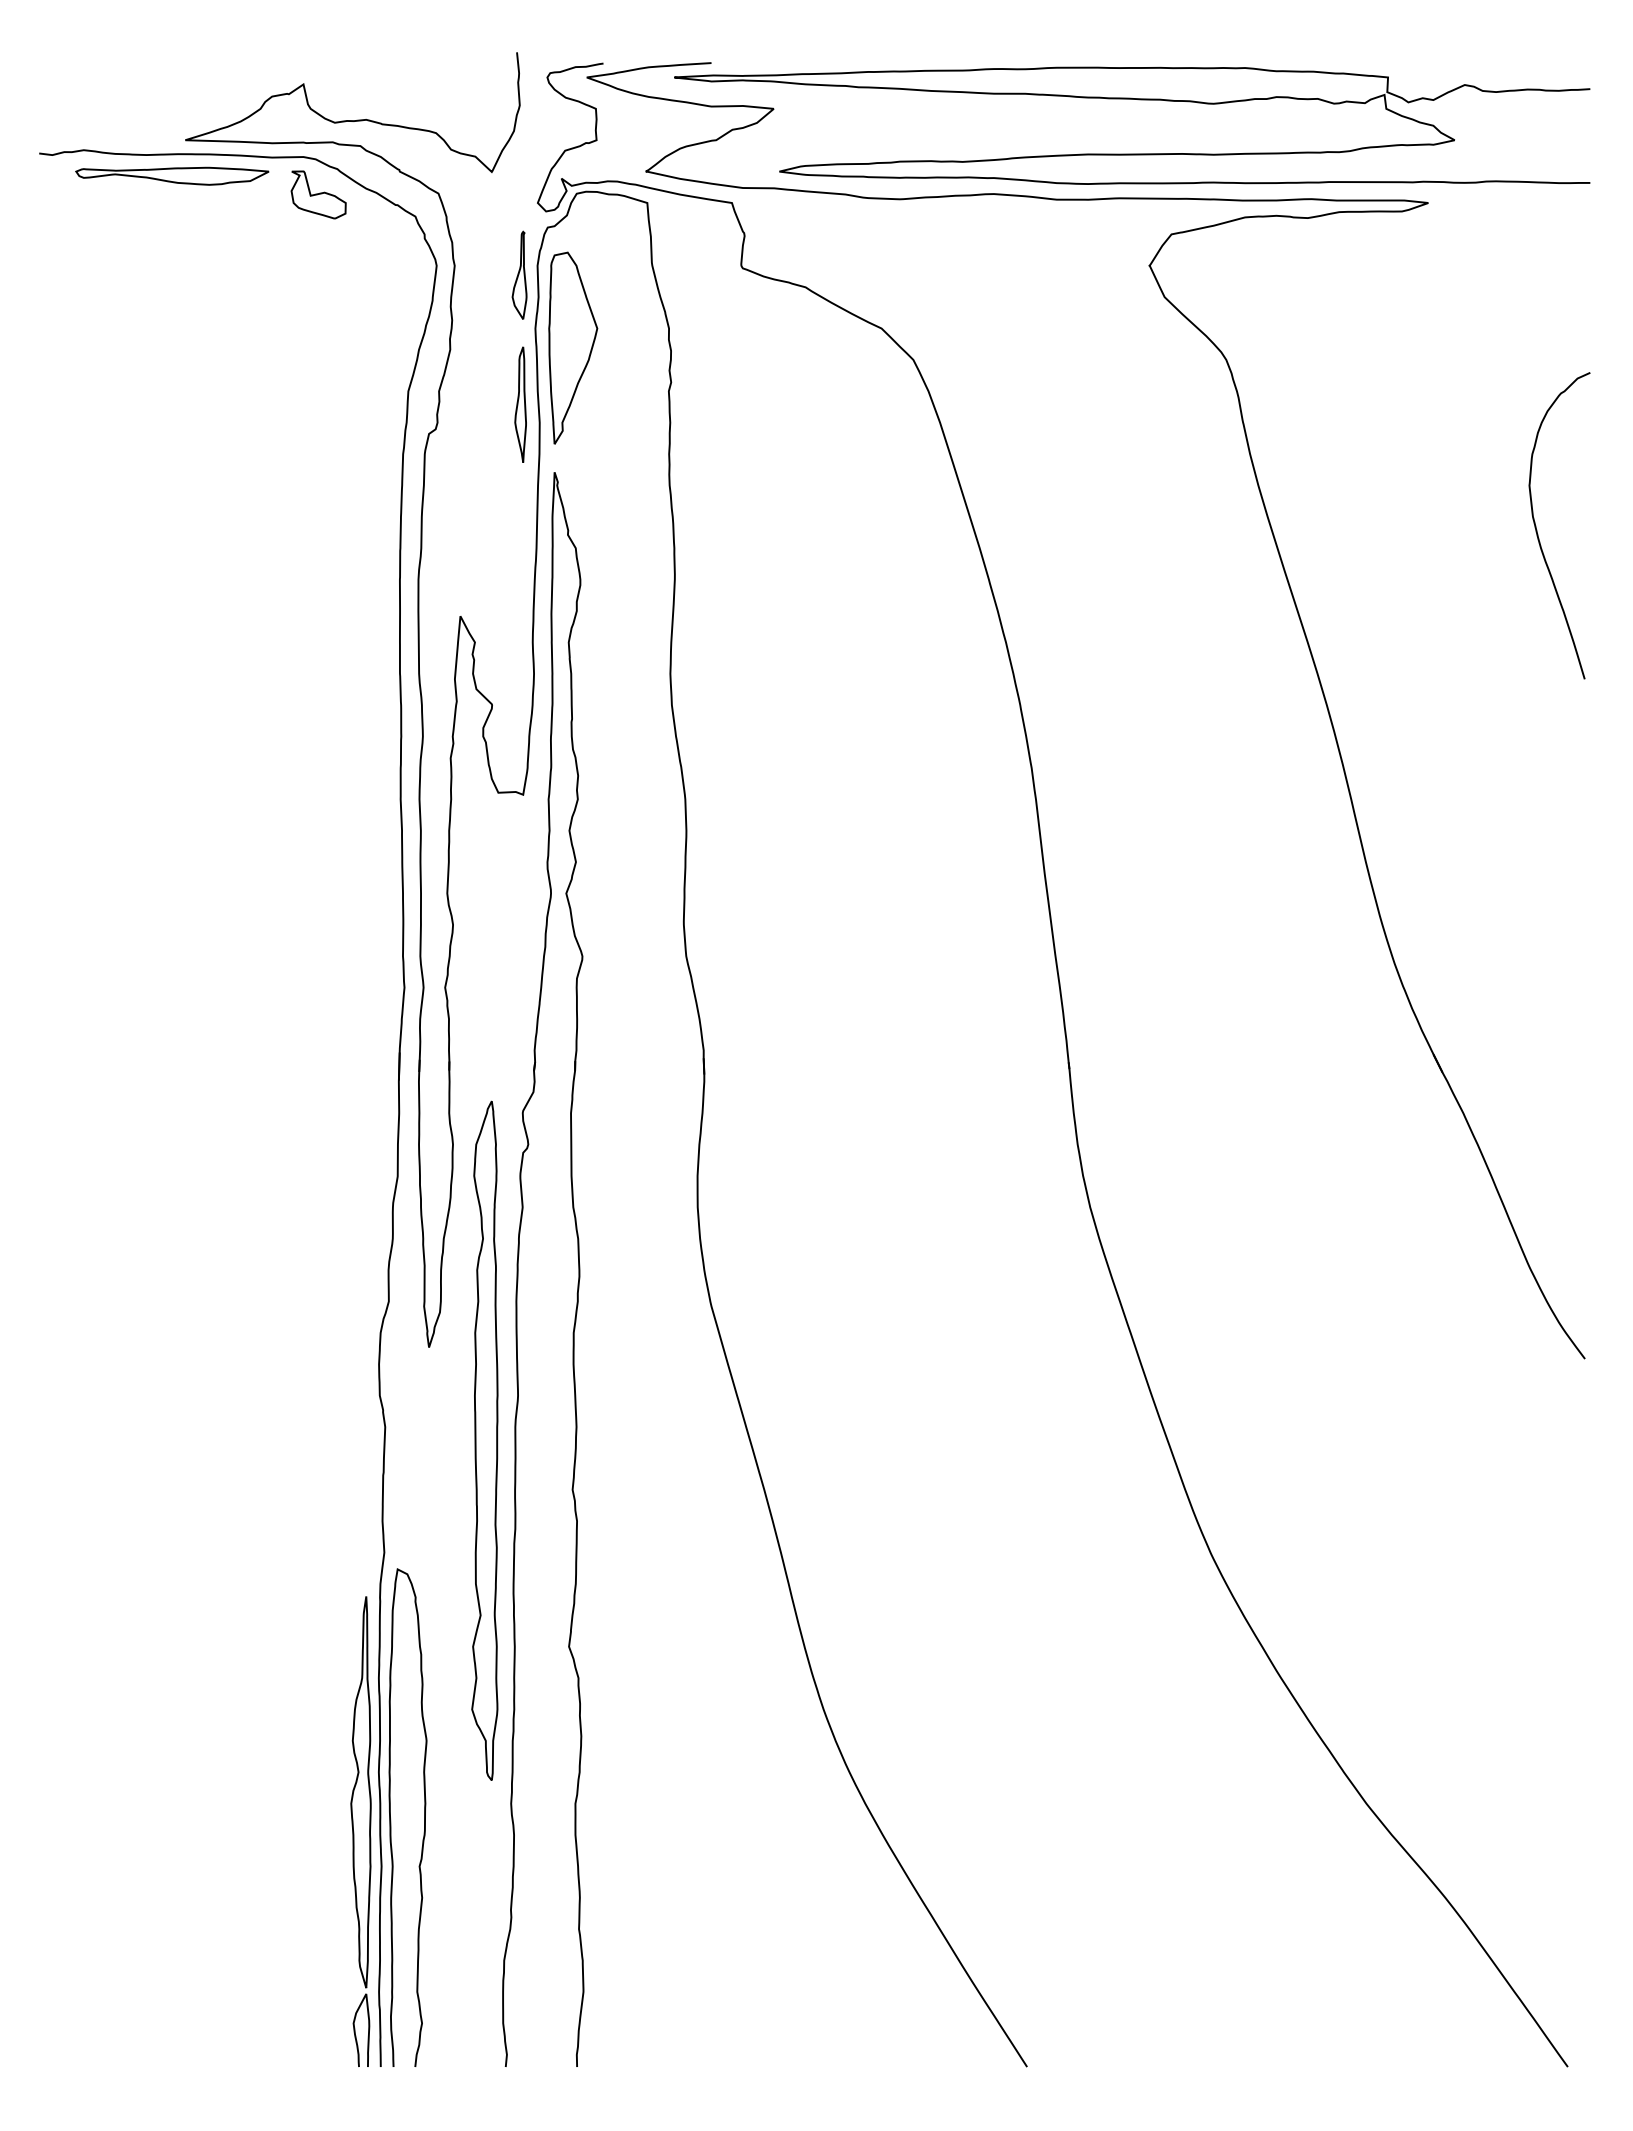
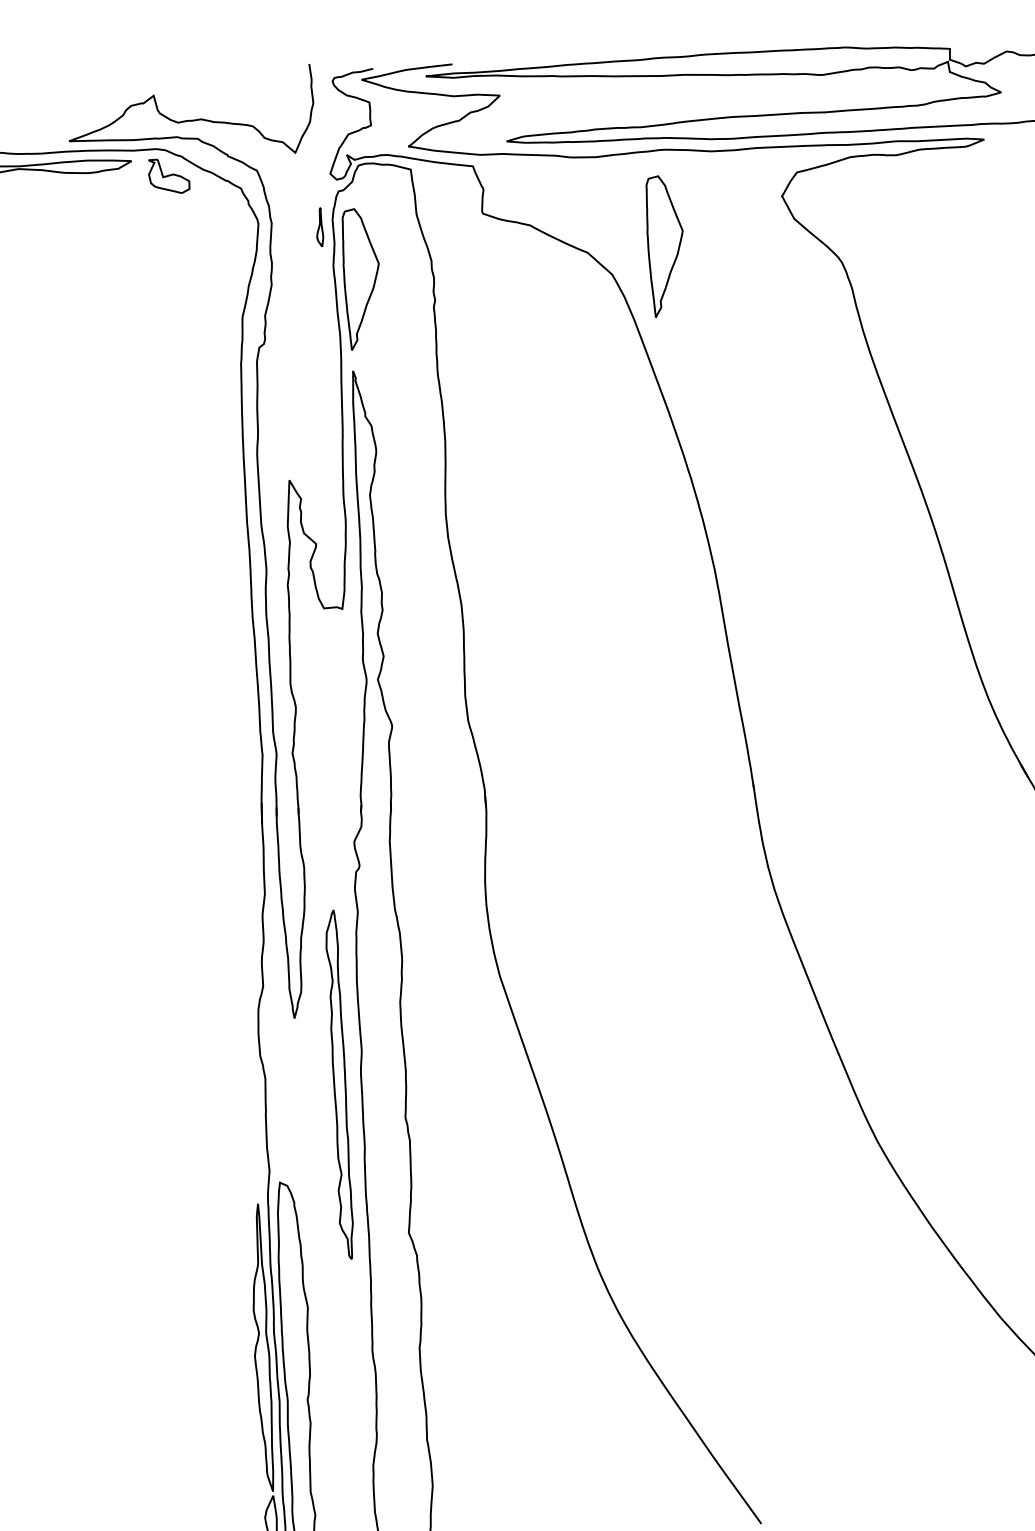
part: (519, 274) -> (319, 227), size x0.6
part: (988, 324) -> (665, 245), added
part: (520, 404) -> (325, 322), removed
part: (484, 1440) -> (338, 1084), size x0.7

